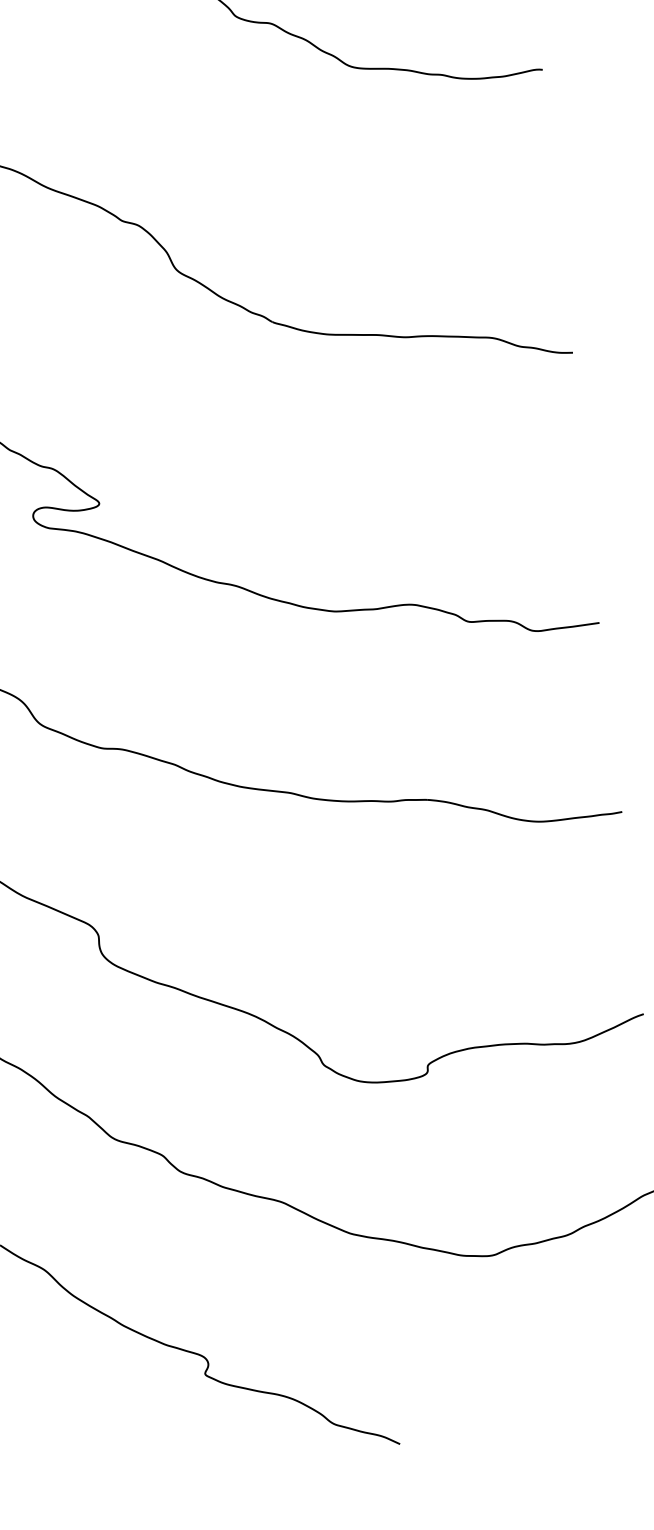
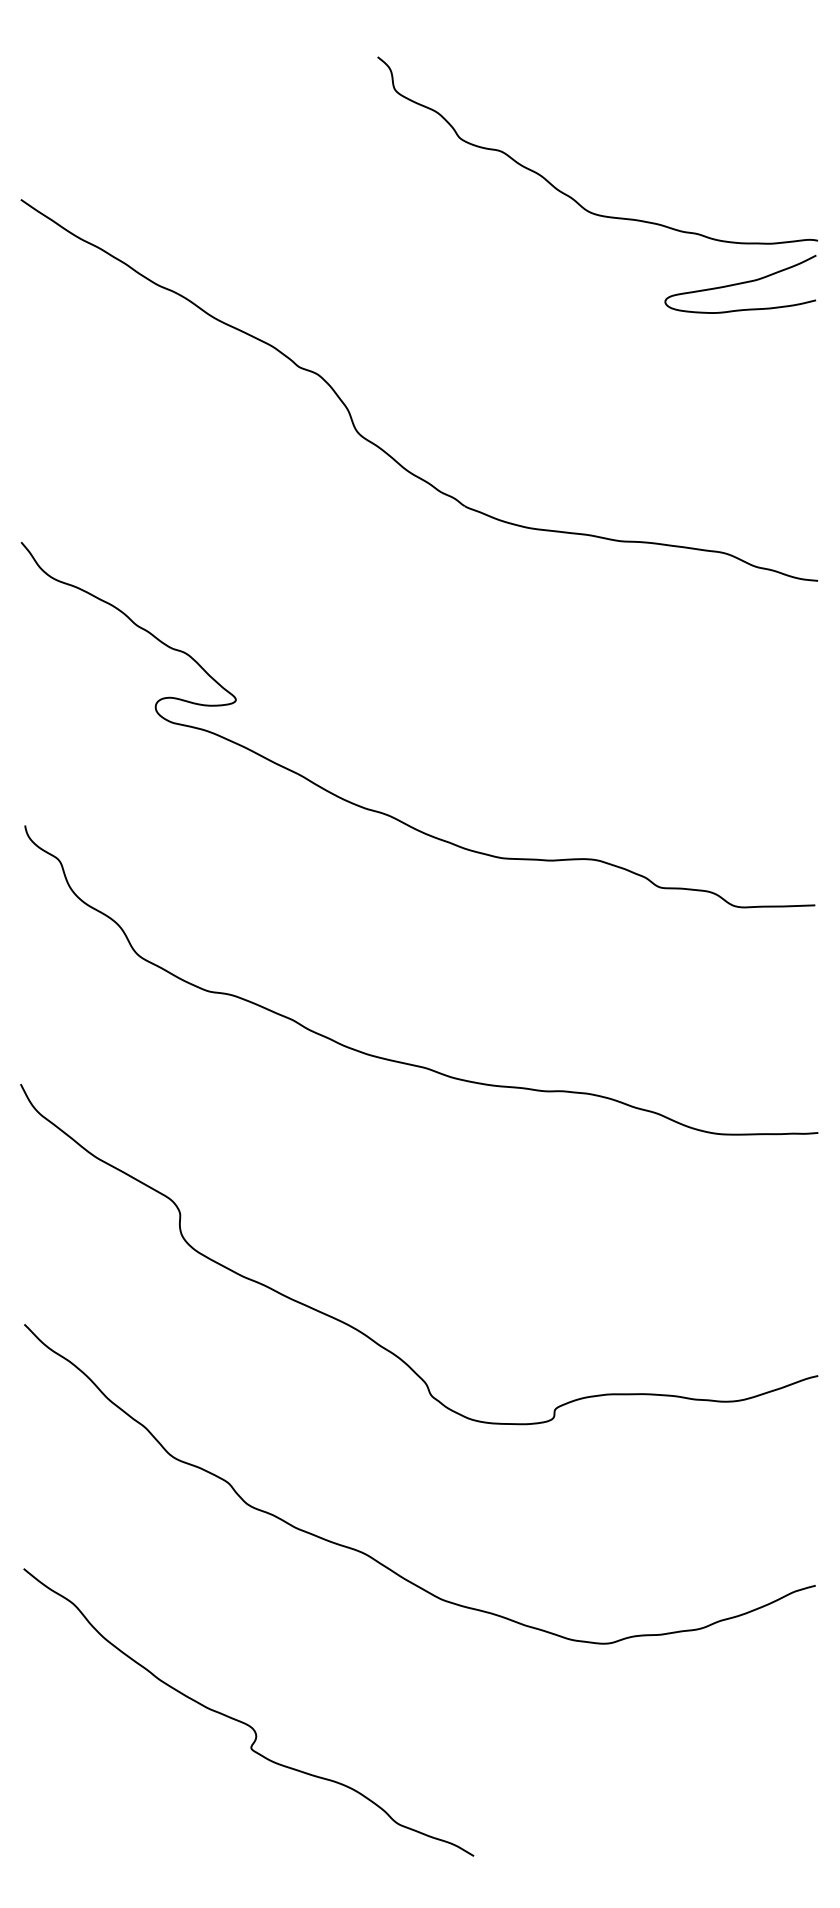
curve: (482, 112) -> (740, 283), added

